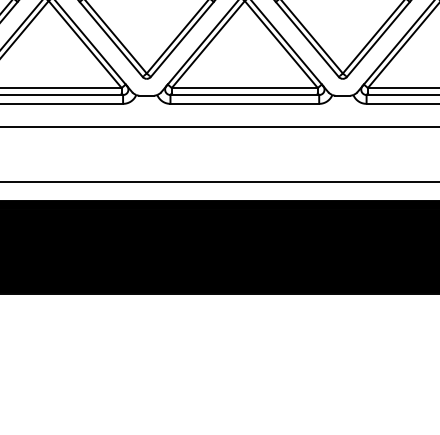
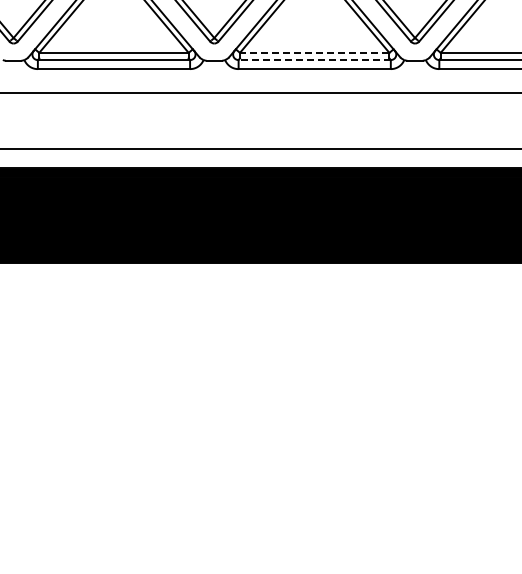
line: (244, 87) -> (314, 52), solid -> dashed
line: (244, 95) -> (314, 60), solid -> dashed

